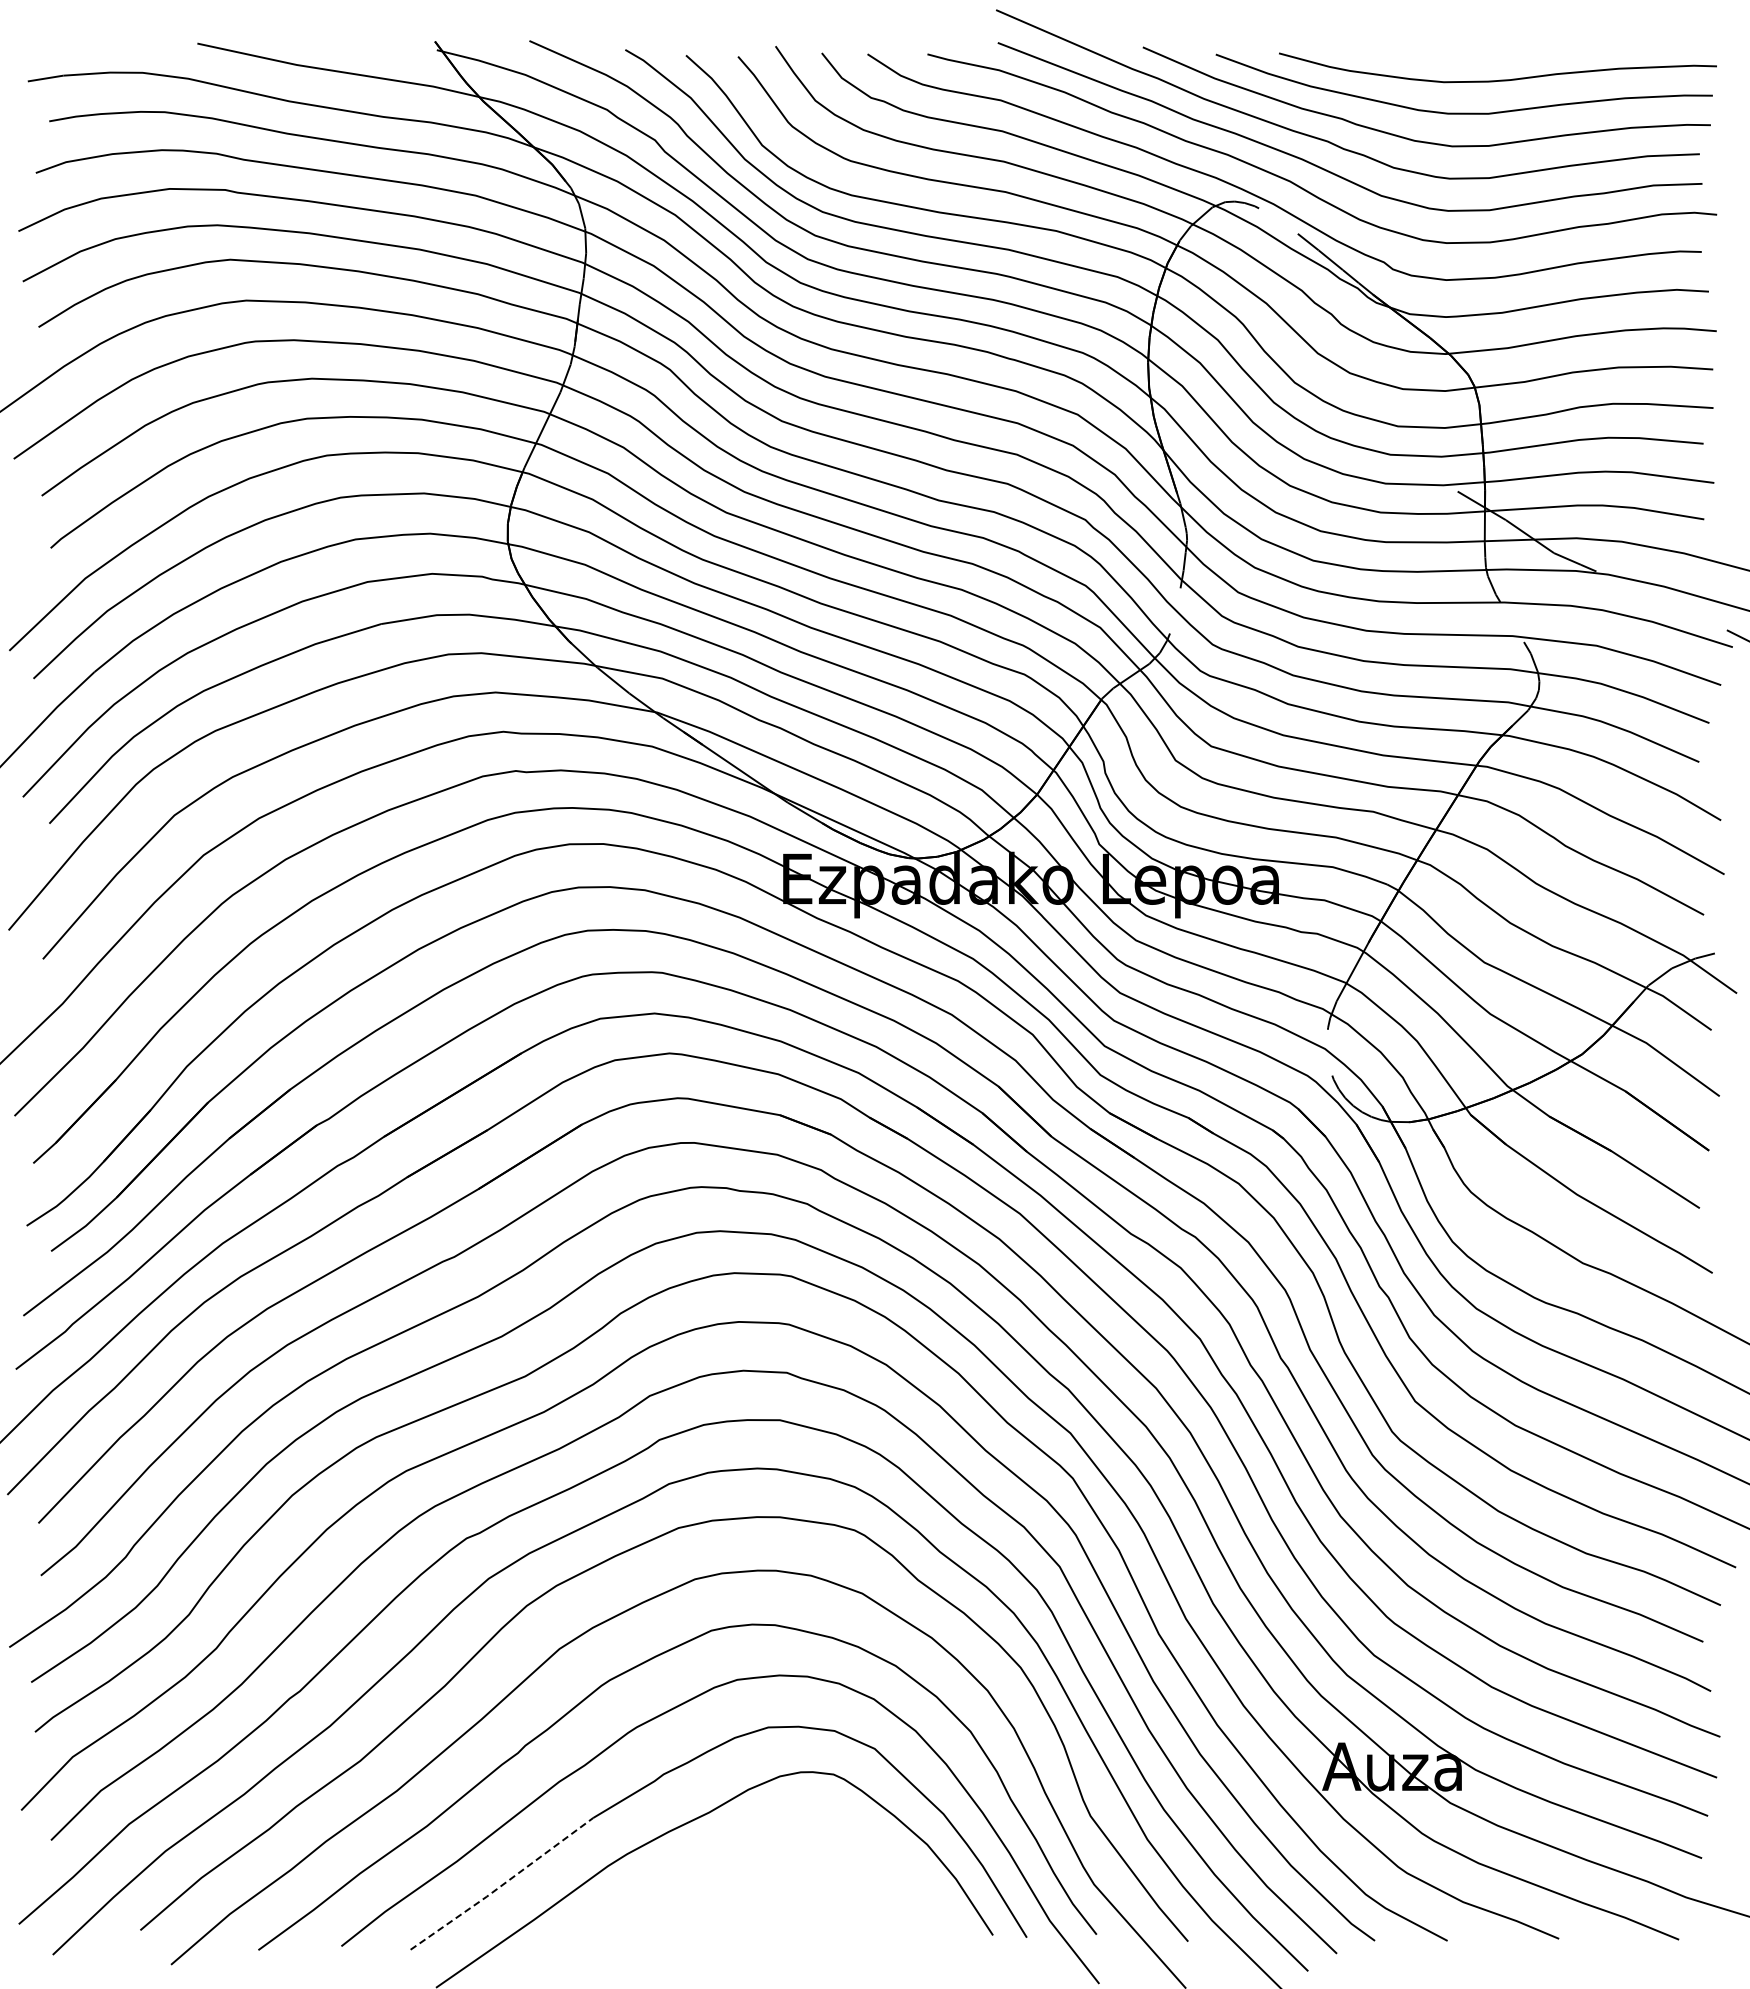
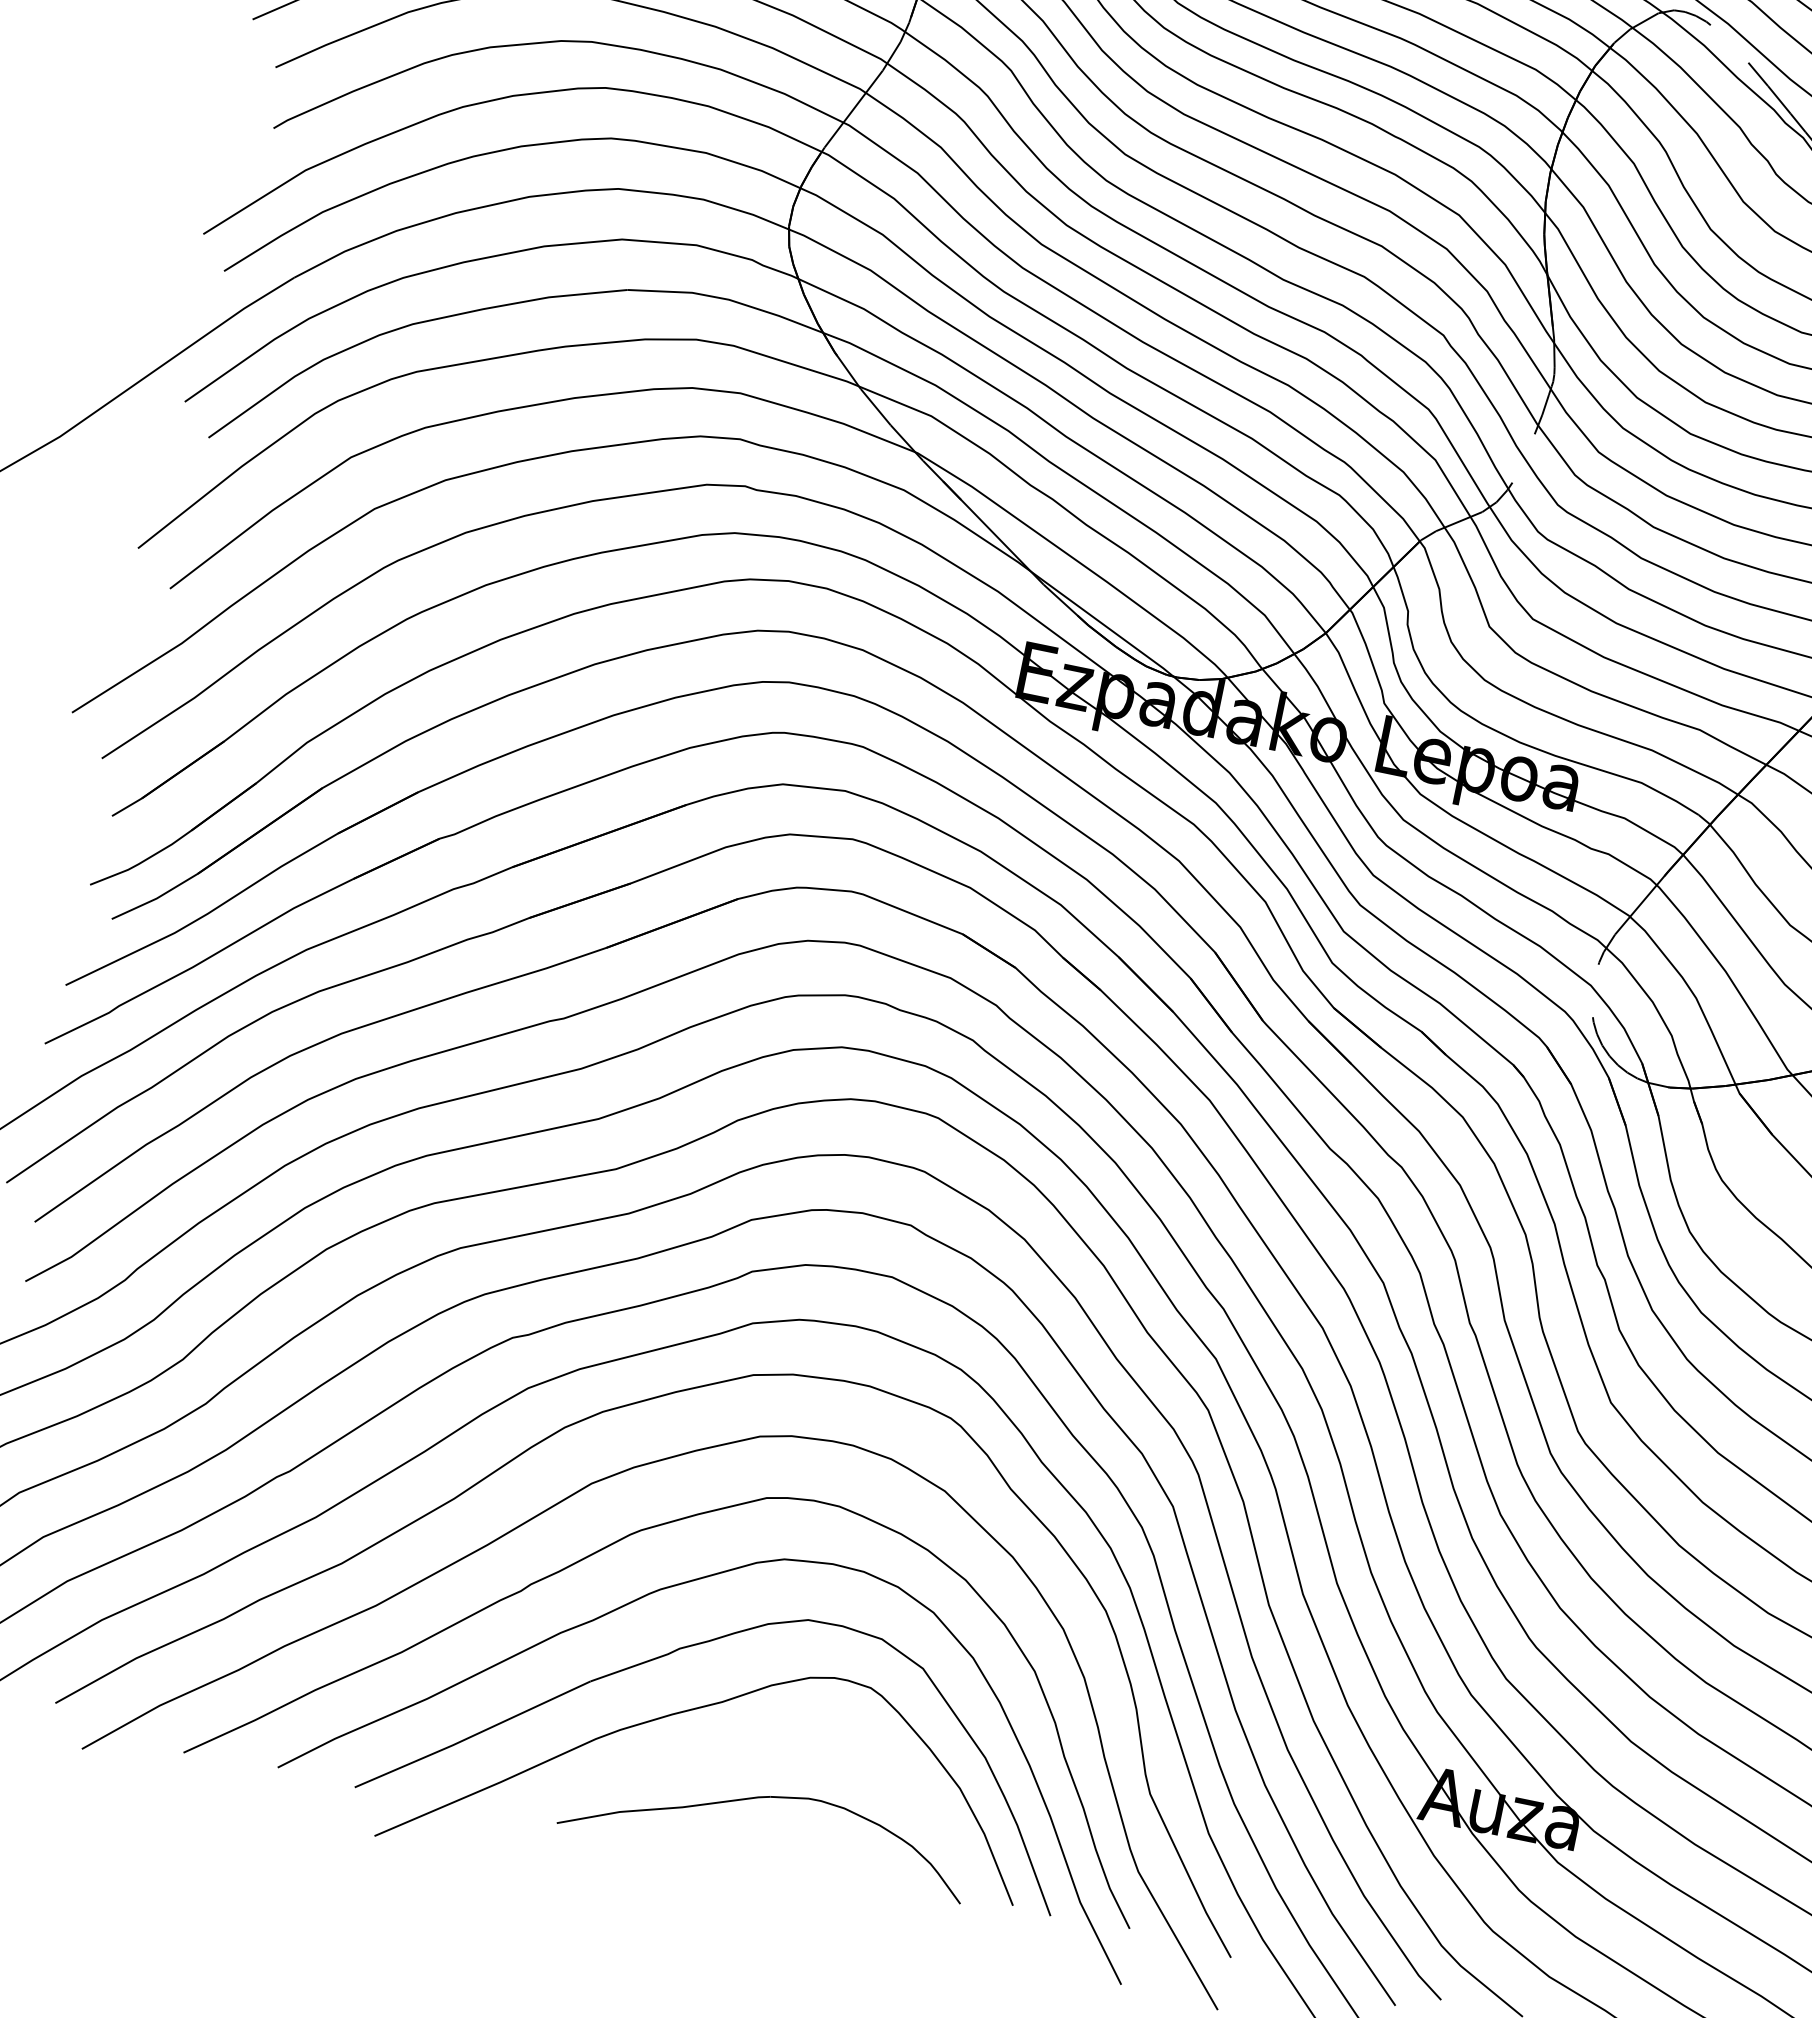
line: (502, 1884) -> (473, 1735), dashed -> solid
part: (761, 1887) -> (763, 1798), added

